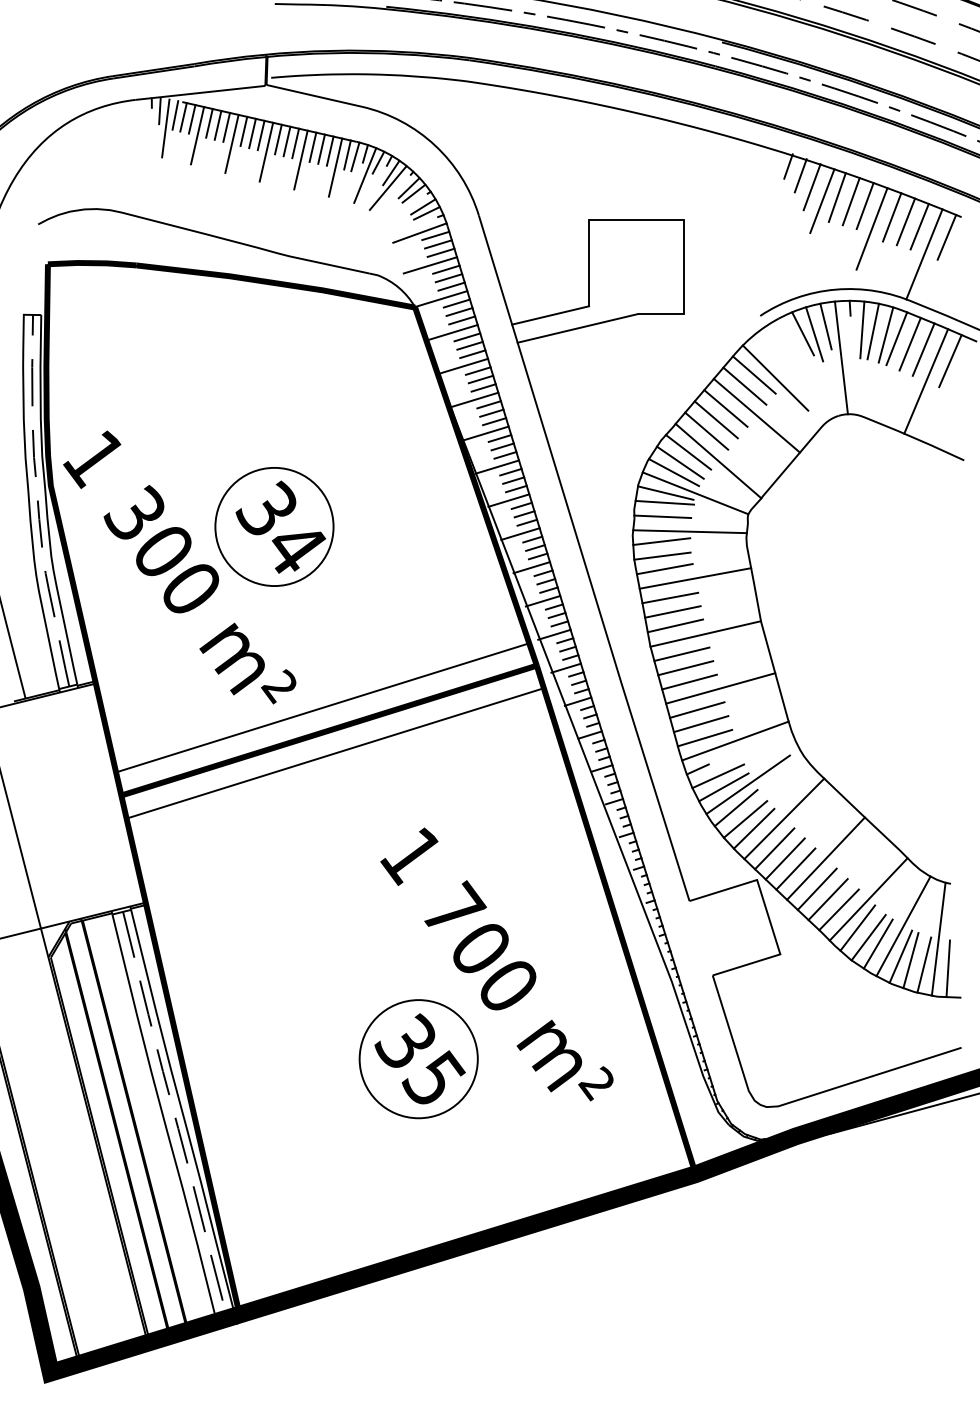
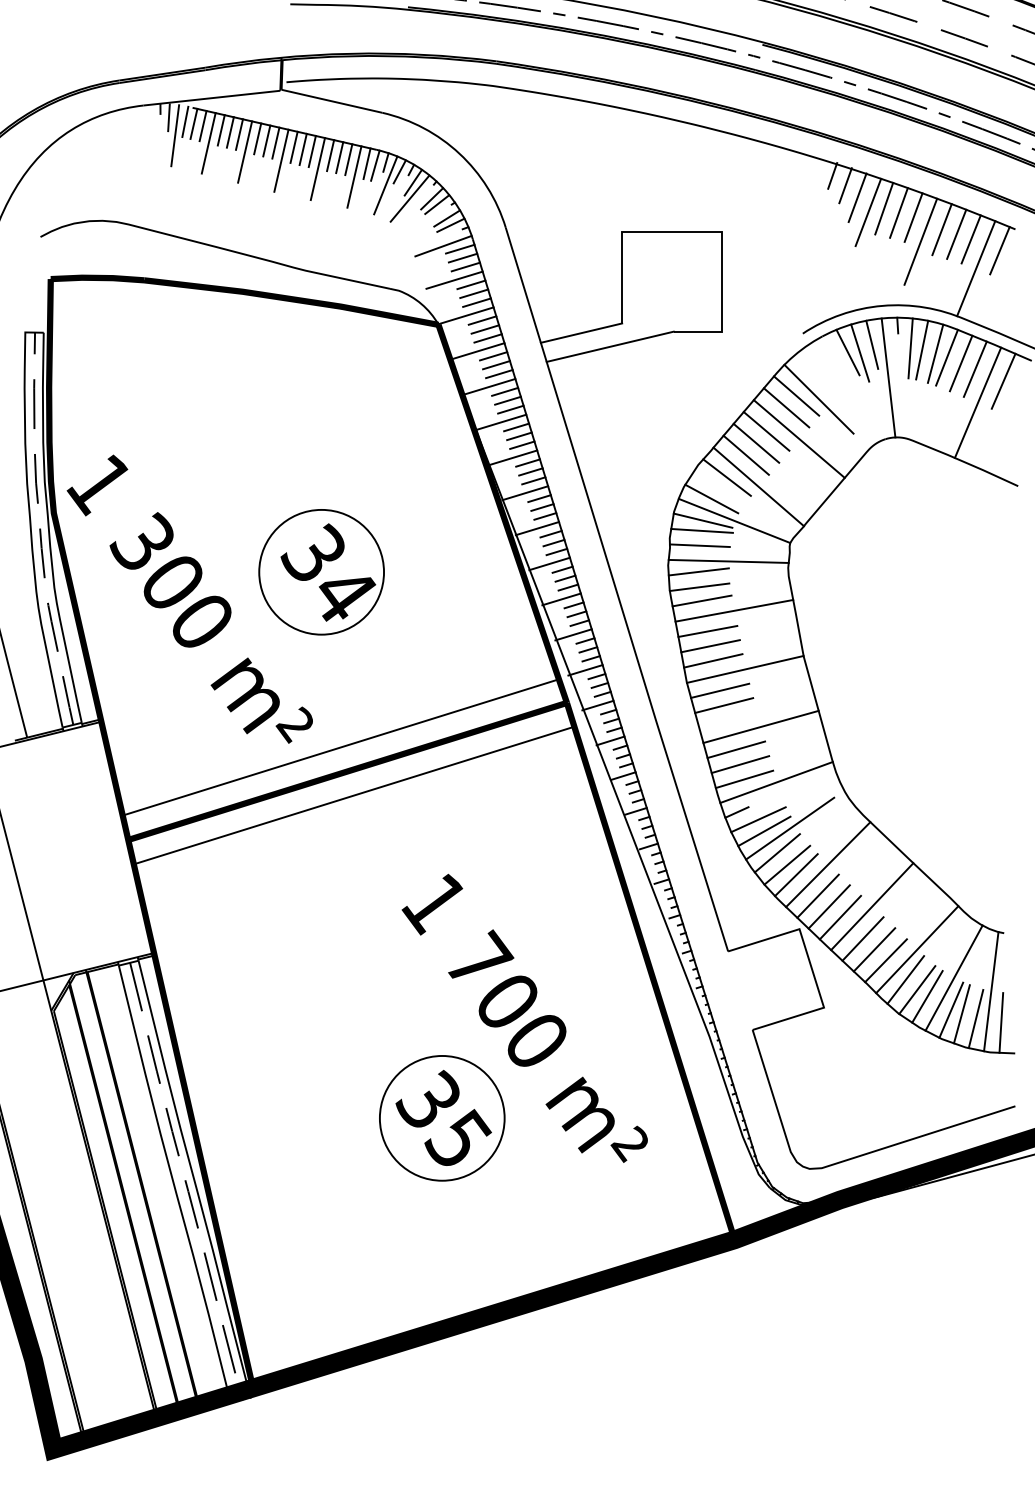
line: (680, 462) -> (718, 488), removed
part: (274, 526) -> (321, 571), moved
line: (689, 681) -> (728, 719), removed

